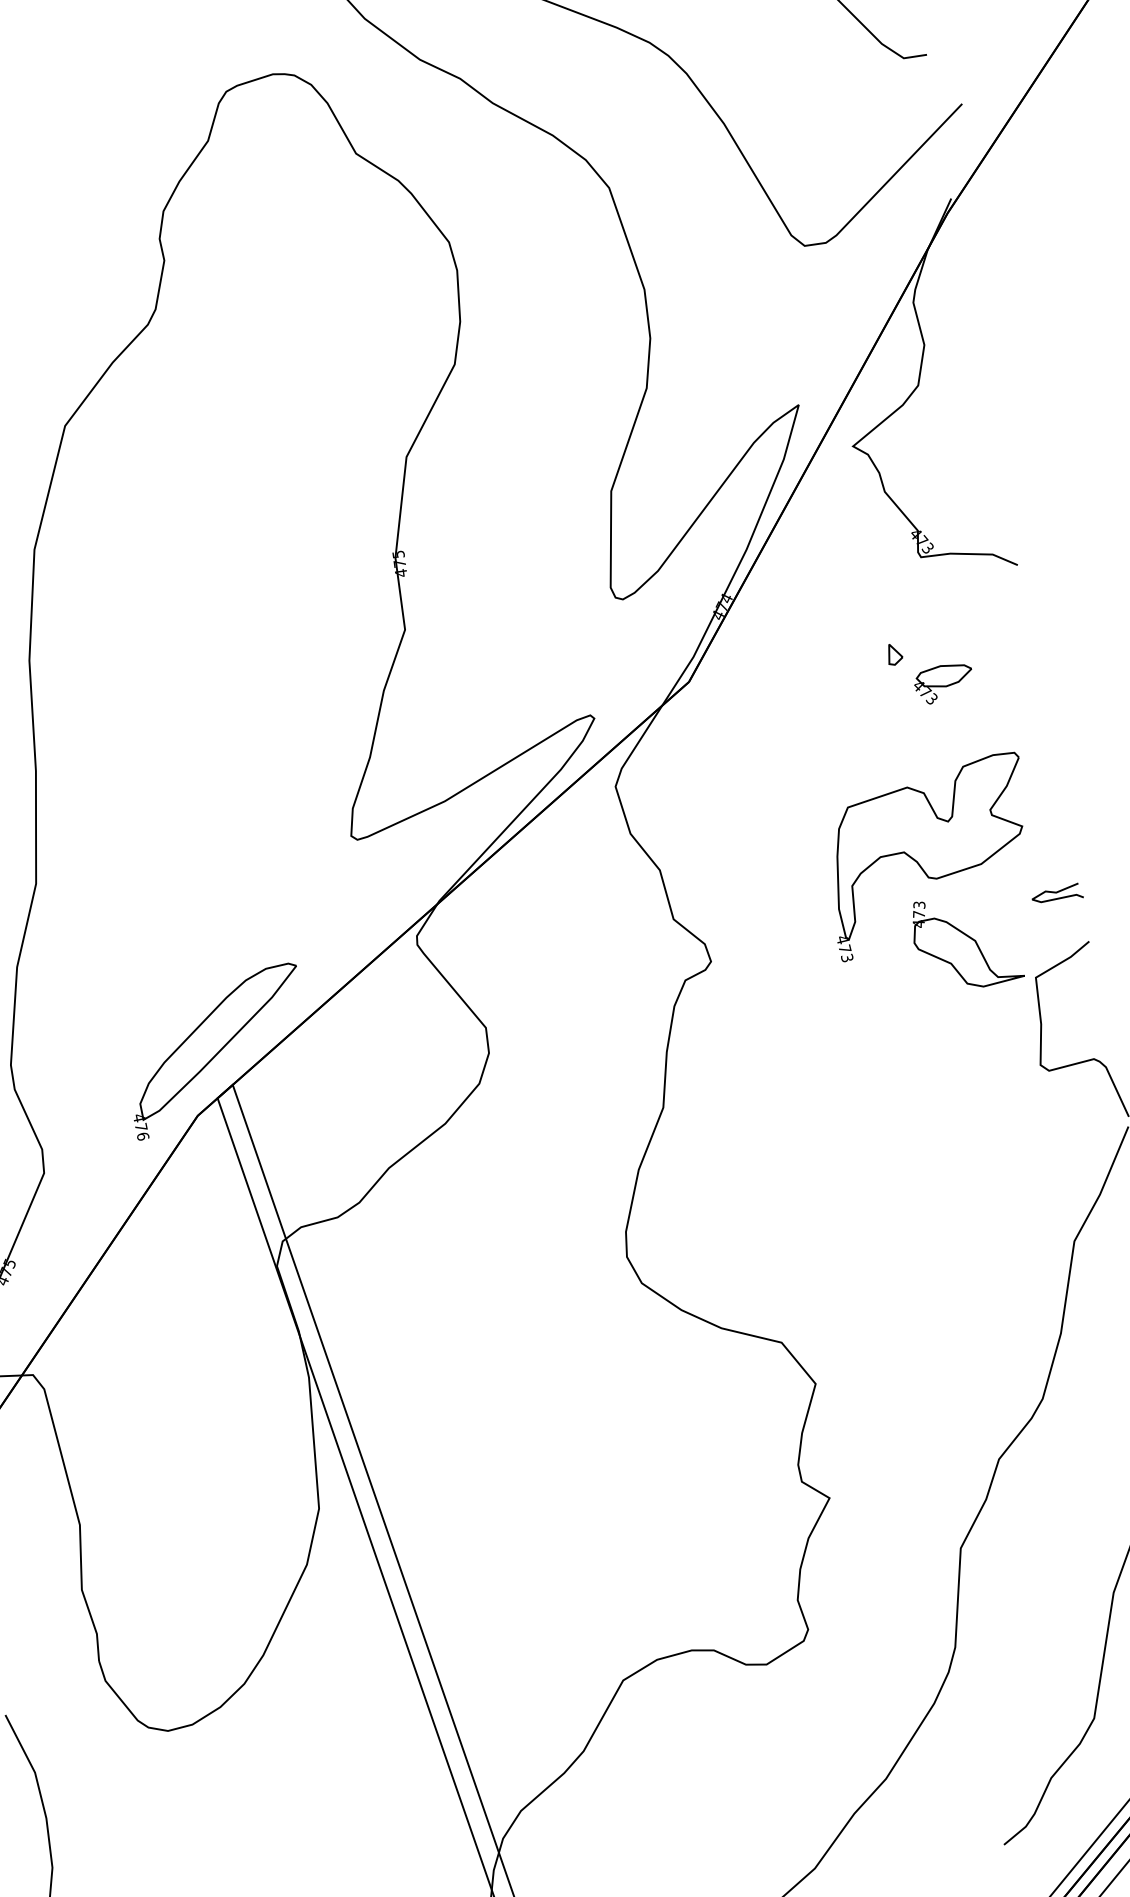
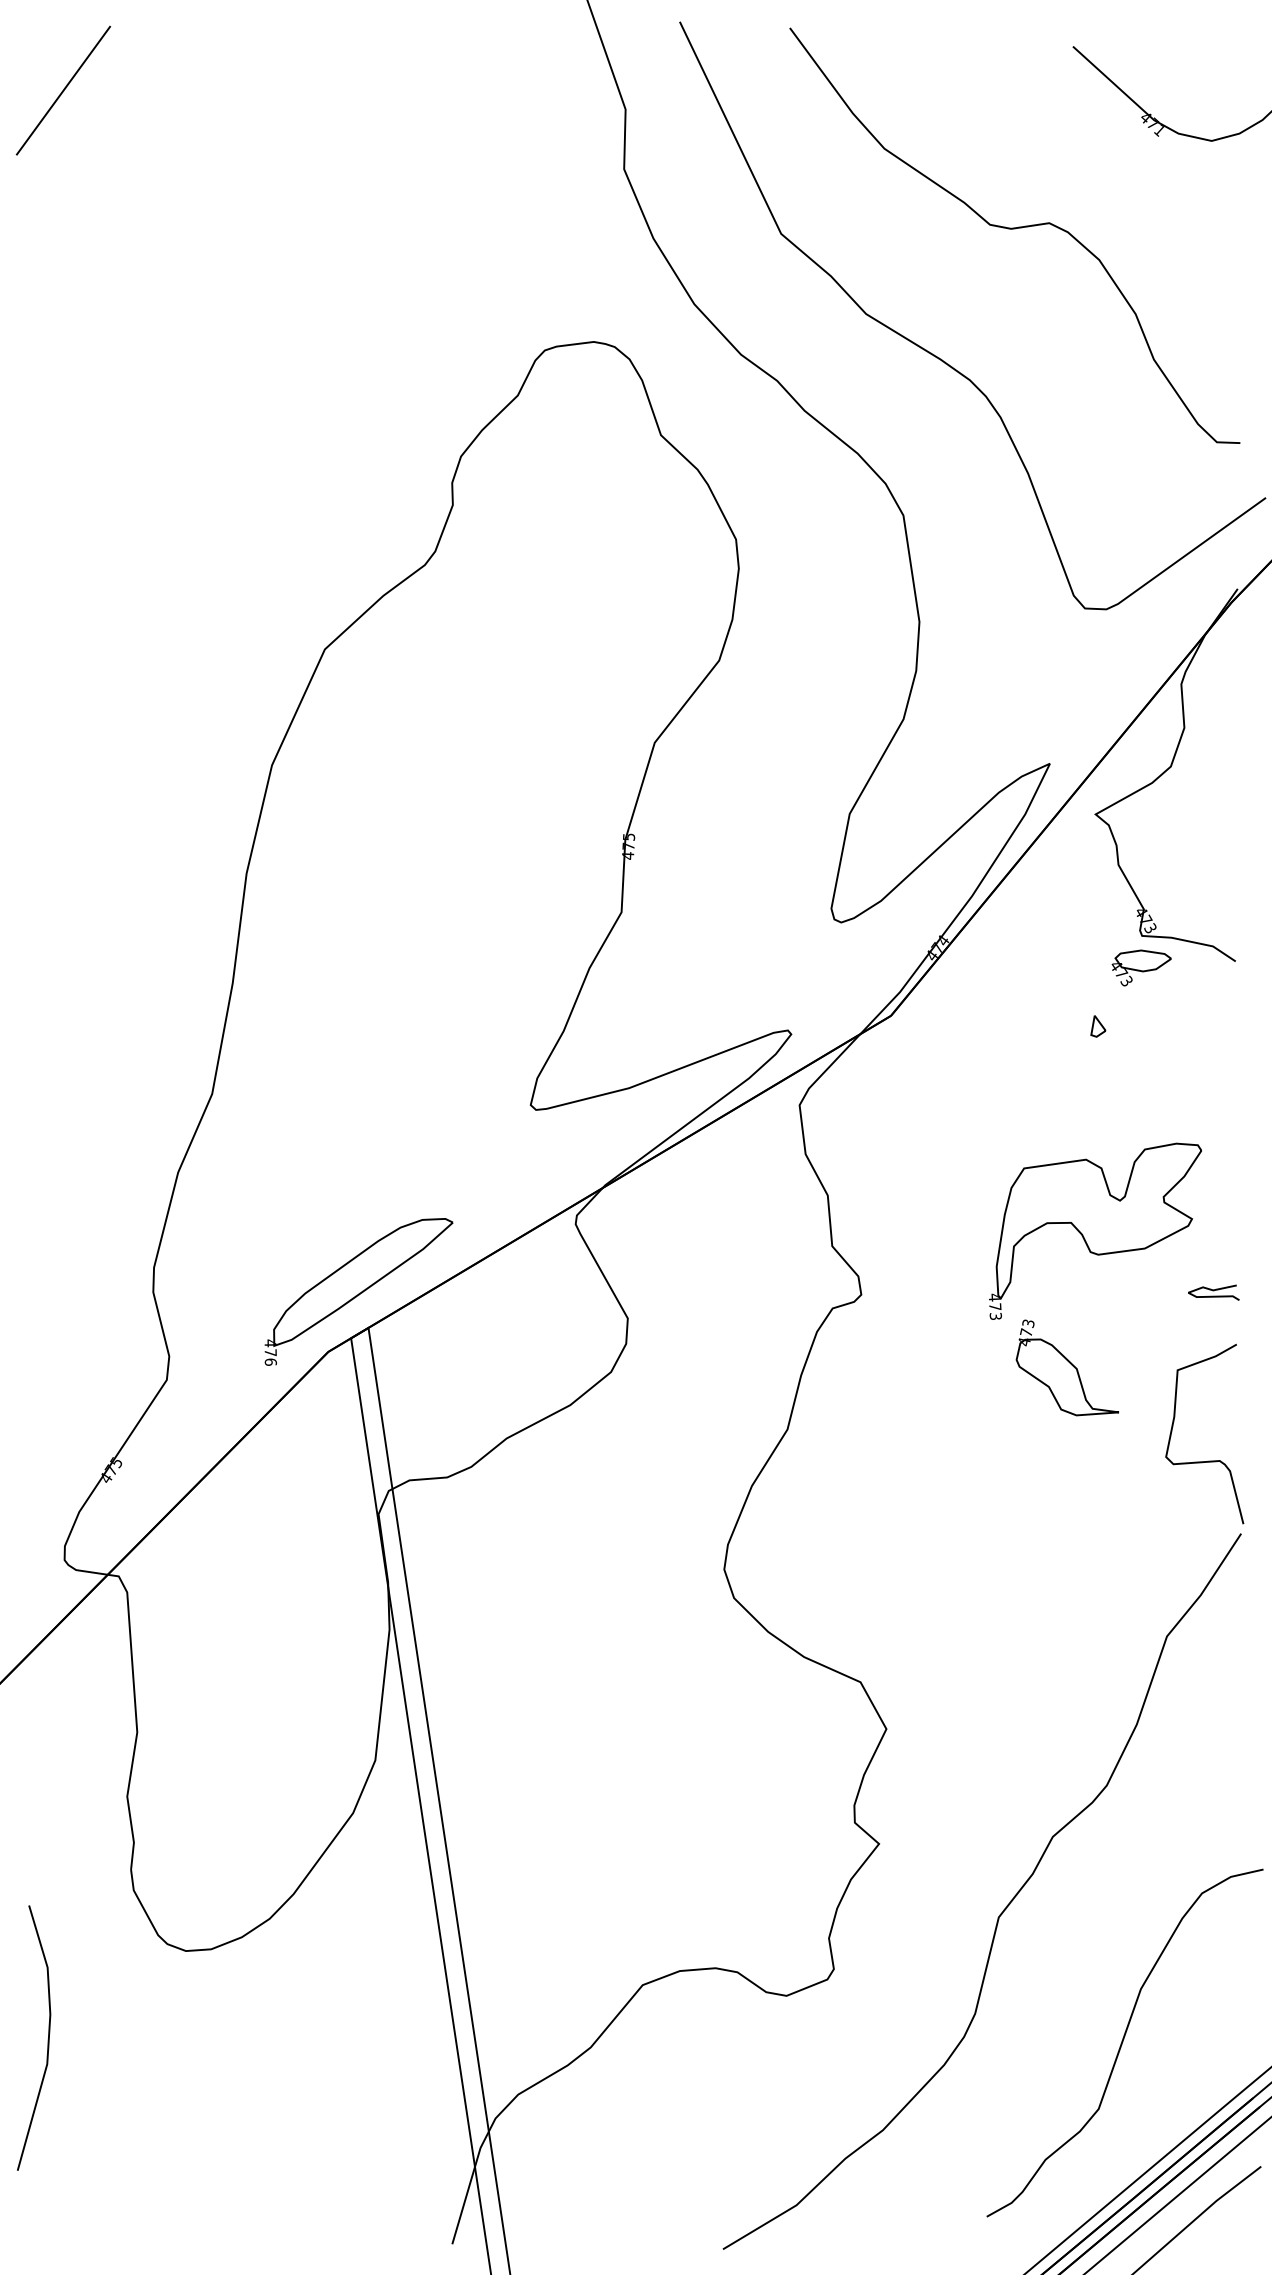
part: (943, 682) -> (1141, 967), moved
part: (964, 941) -> (1066, 1367), moved

